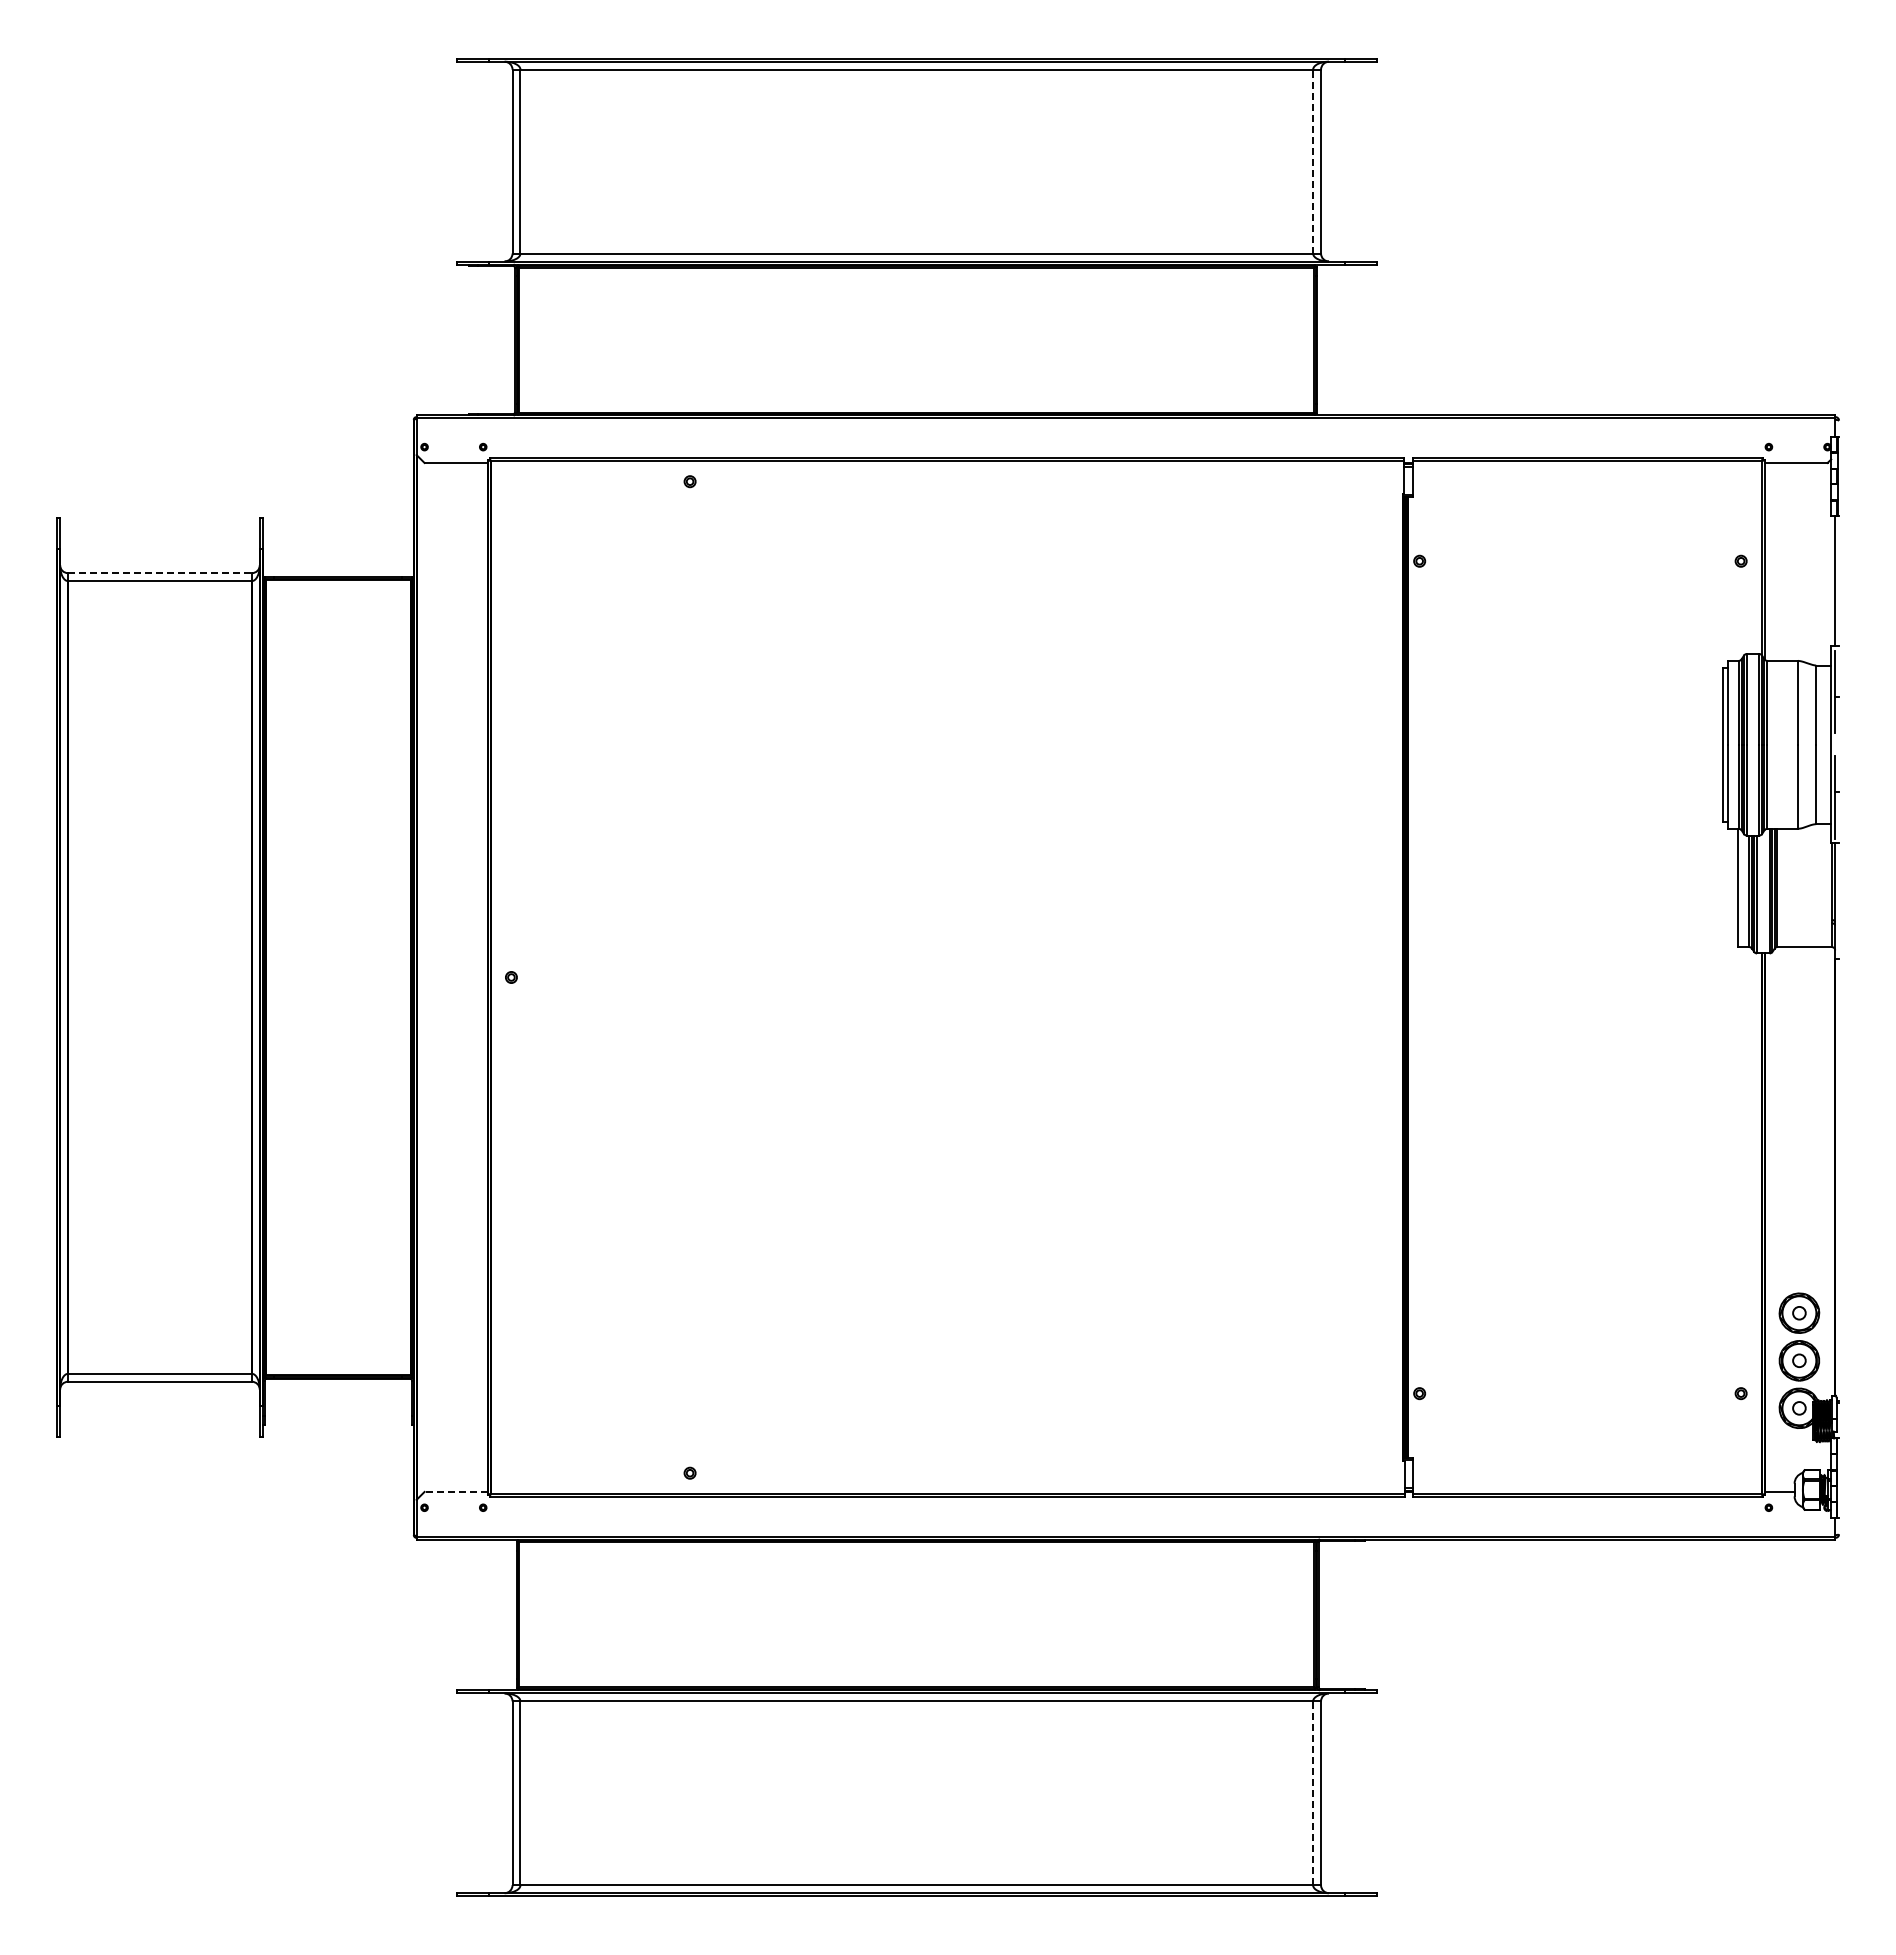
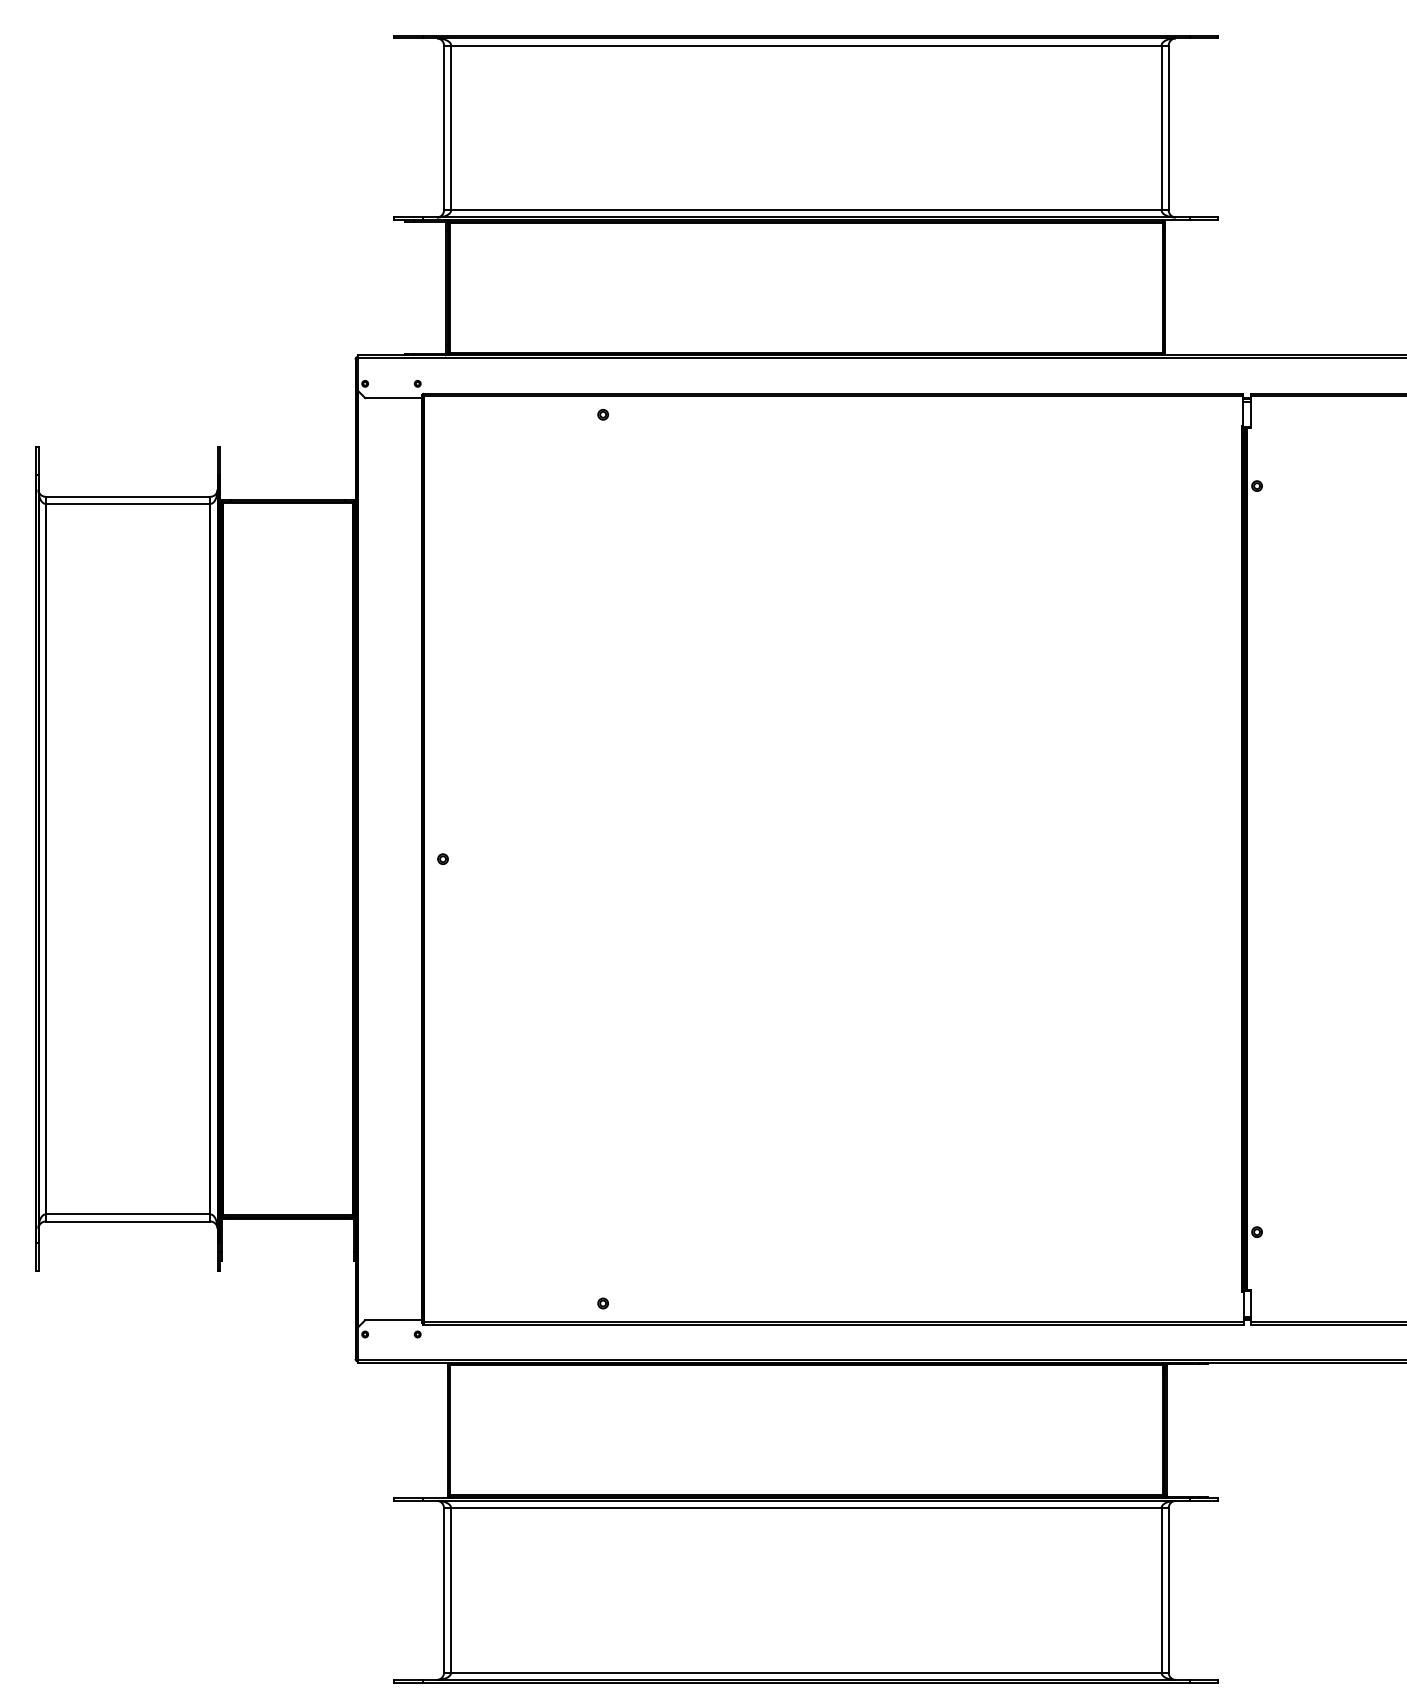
line: (1313, 161) -> (1161, 127), dashed -> solid
line: (159, 573) -> (127, 497), dashed -> solid
line: (456, 1491) -> (393, 1319), dashed -> solid
line: (1313, 1793) -> (1161, 1590), dashed -> solid

